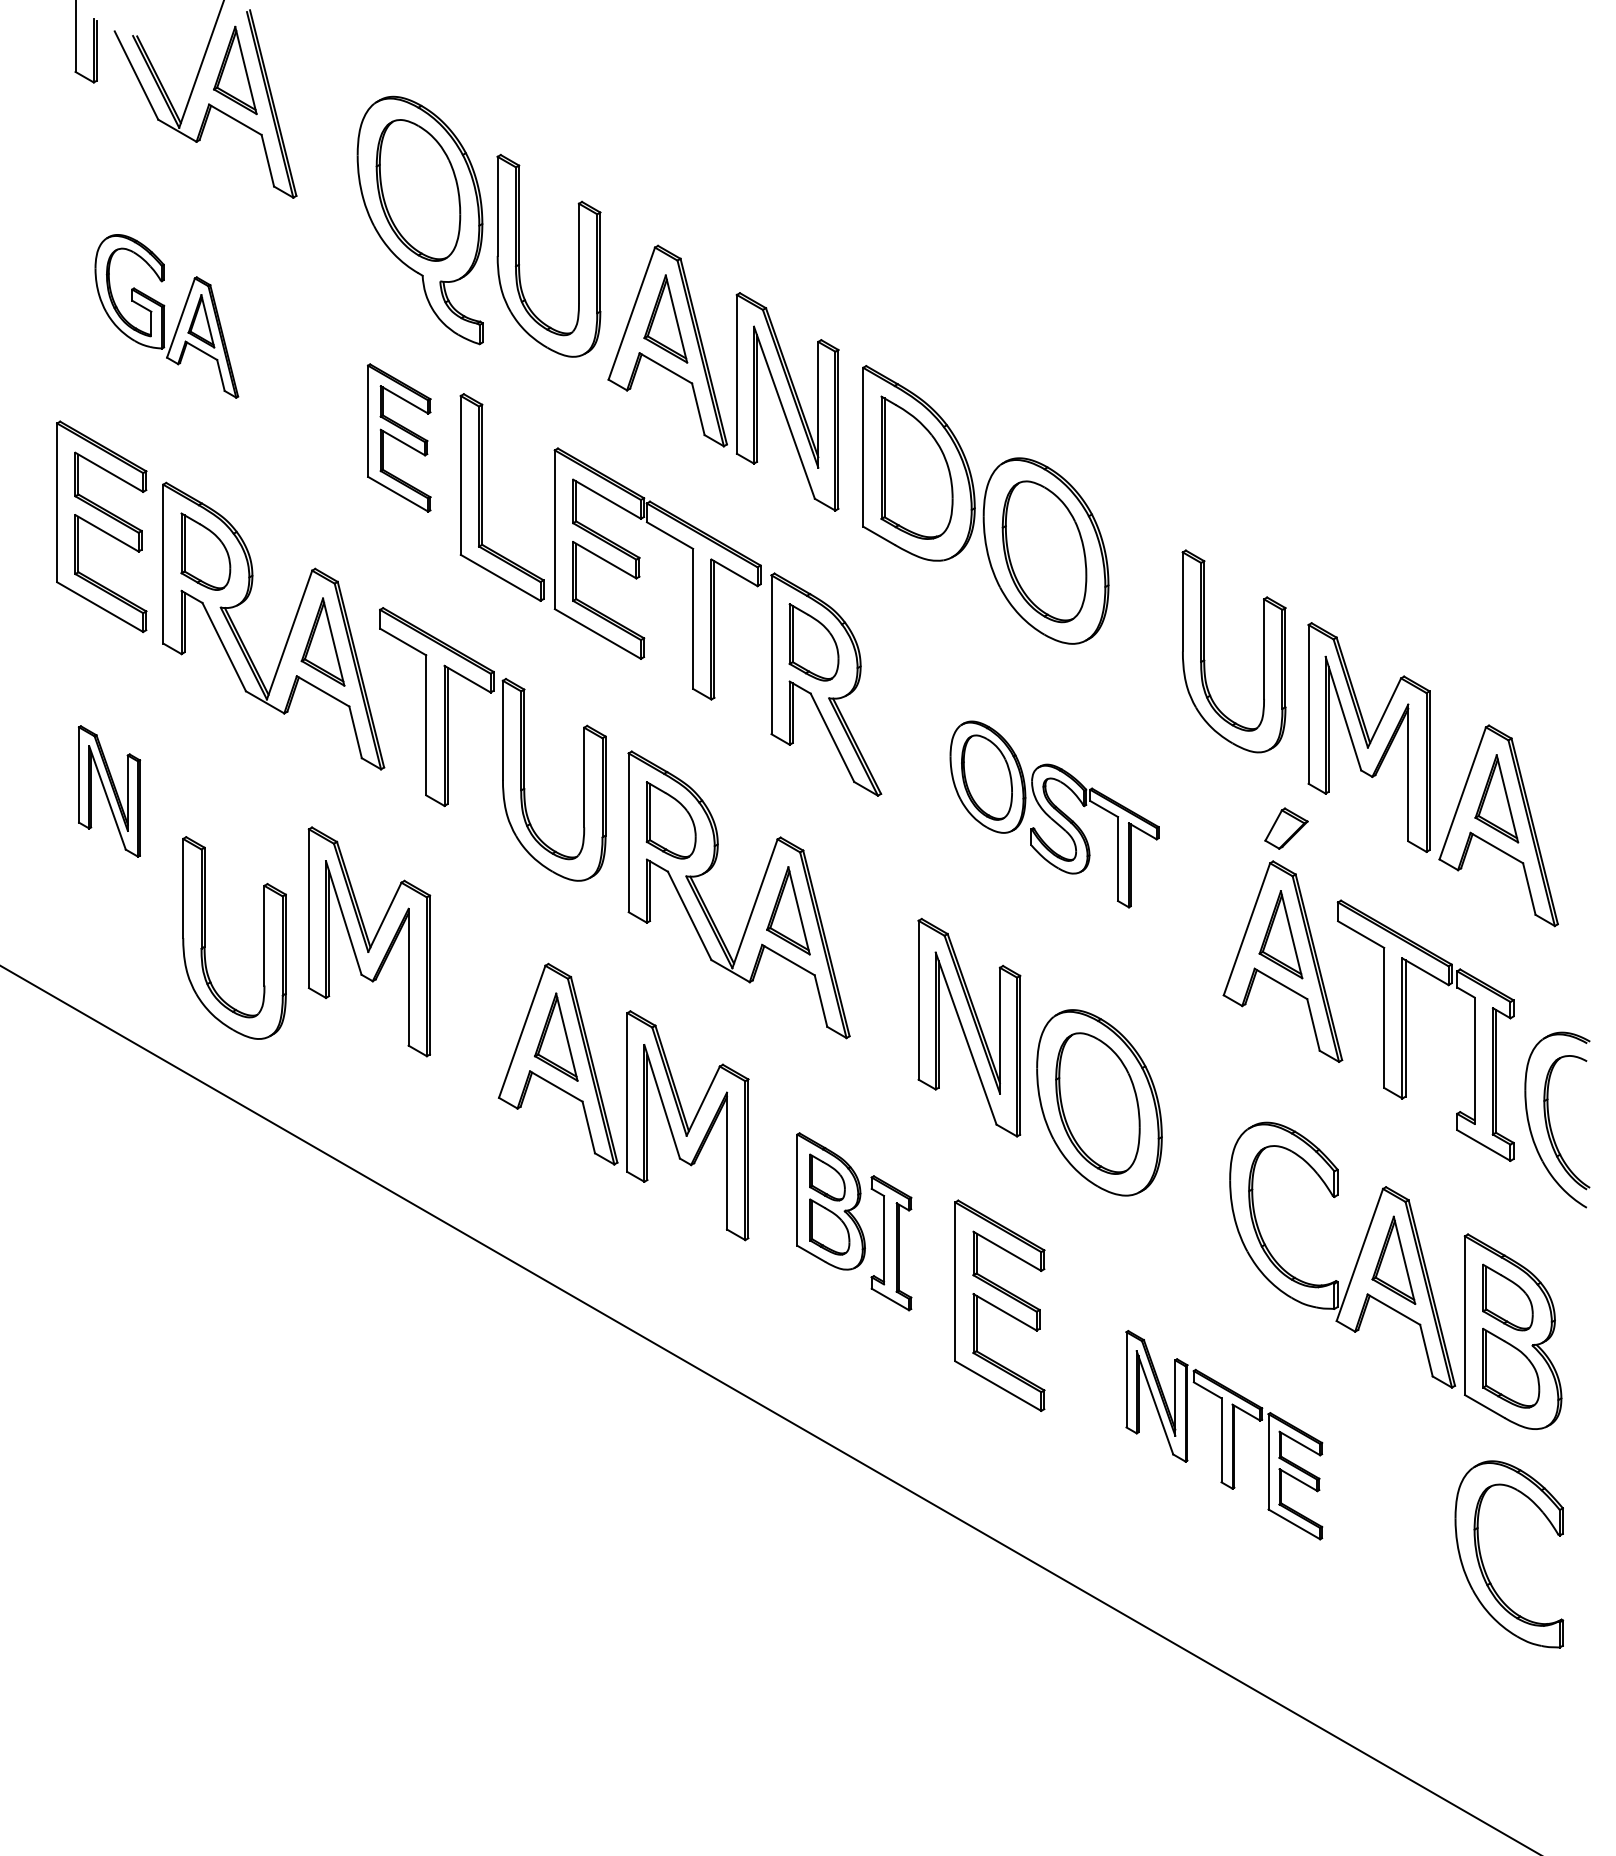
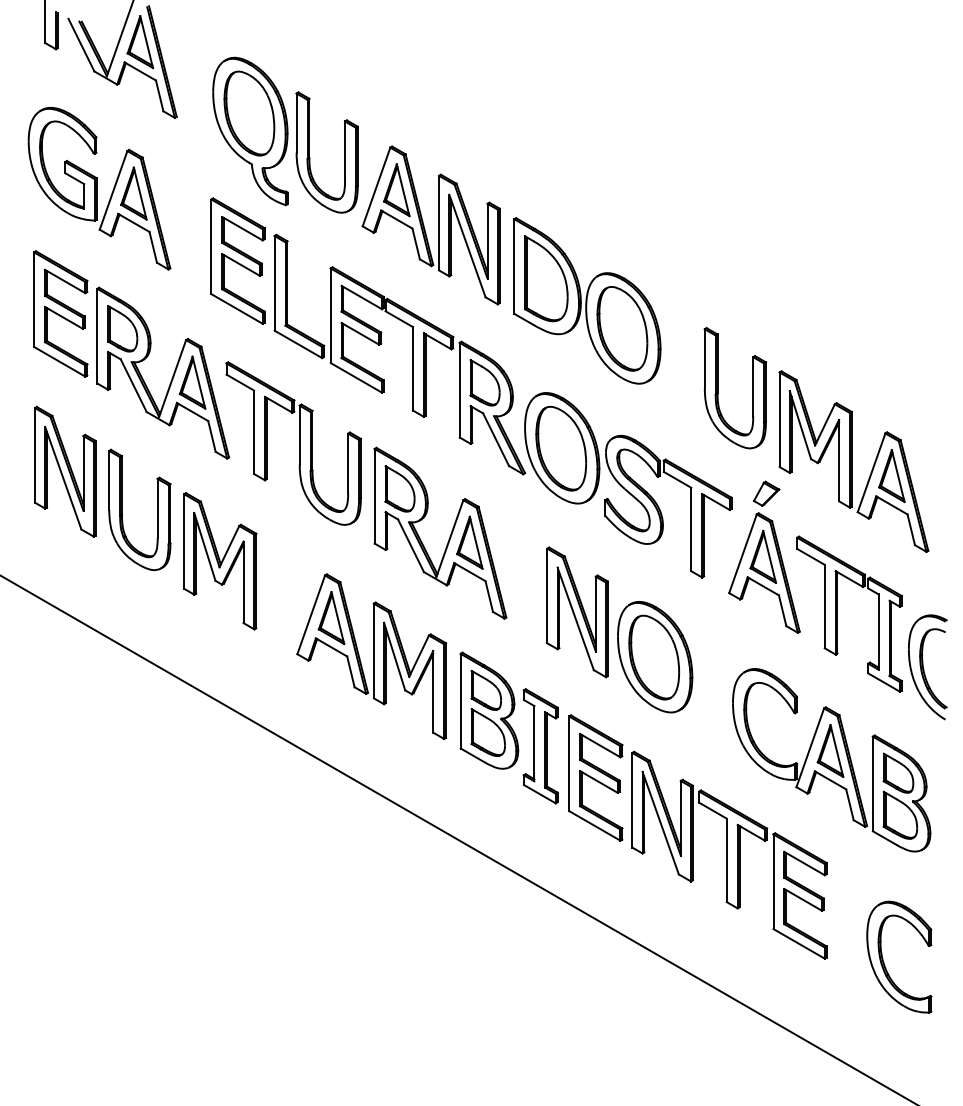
part: (166, 316) -> (99, 188), size x1.67
part: (398, 437) -> (237, 260), size x1.43
part: (109, 791) -> (65, 471), size x1.67
part: (1054, 814) -> (628, 485), size x1.67
part: (205, 937) -> (122, 509), moved
part: (853, 1220) -> (508, 727), size x1.43
part: (1224, 1434) -> (729, 854), size x1.67
part: (1482, 1556) -> (883, 958), moved

